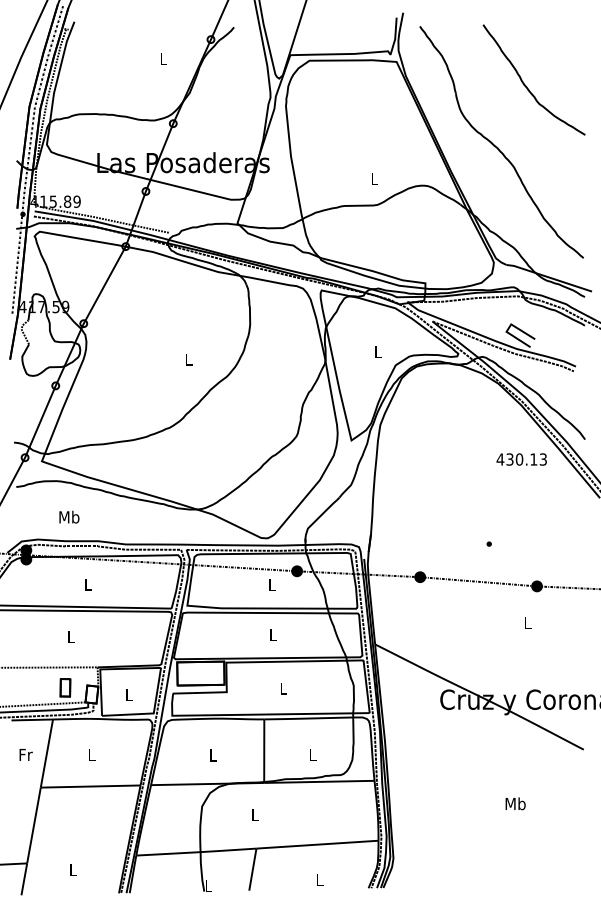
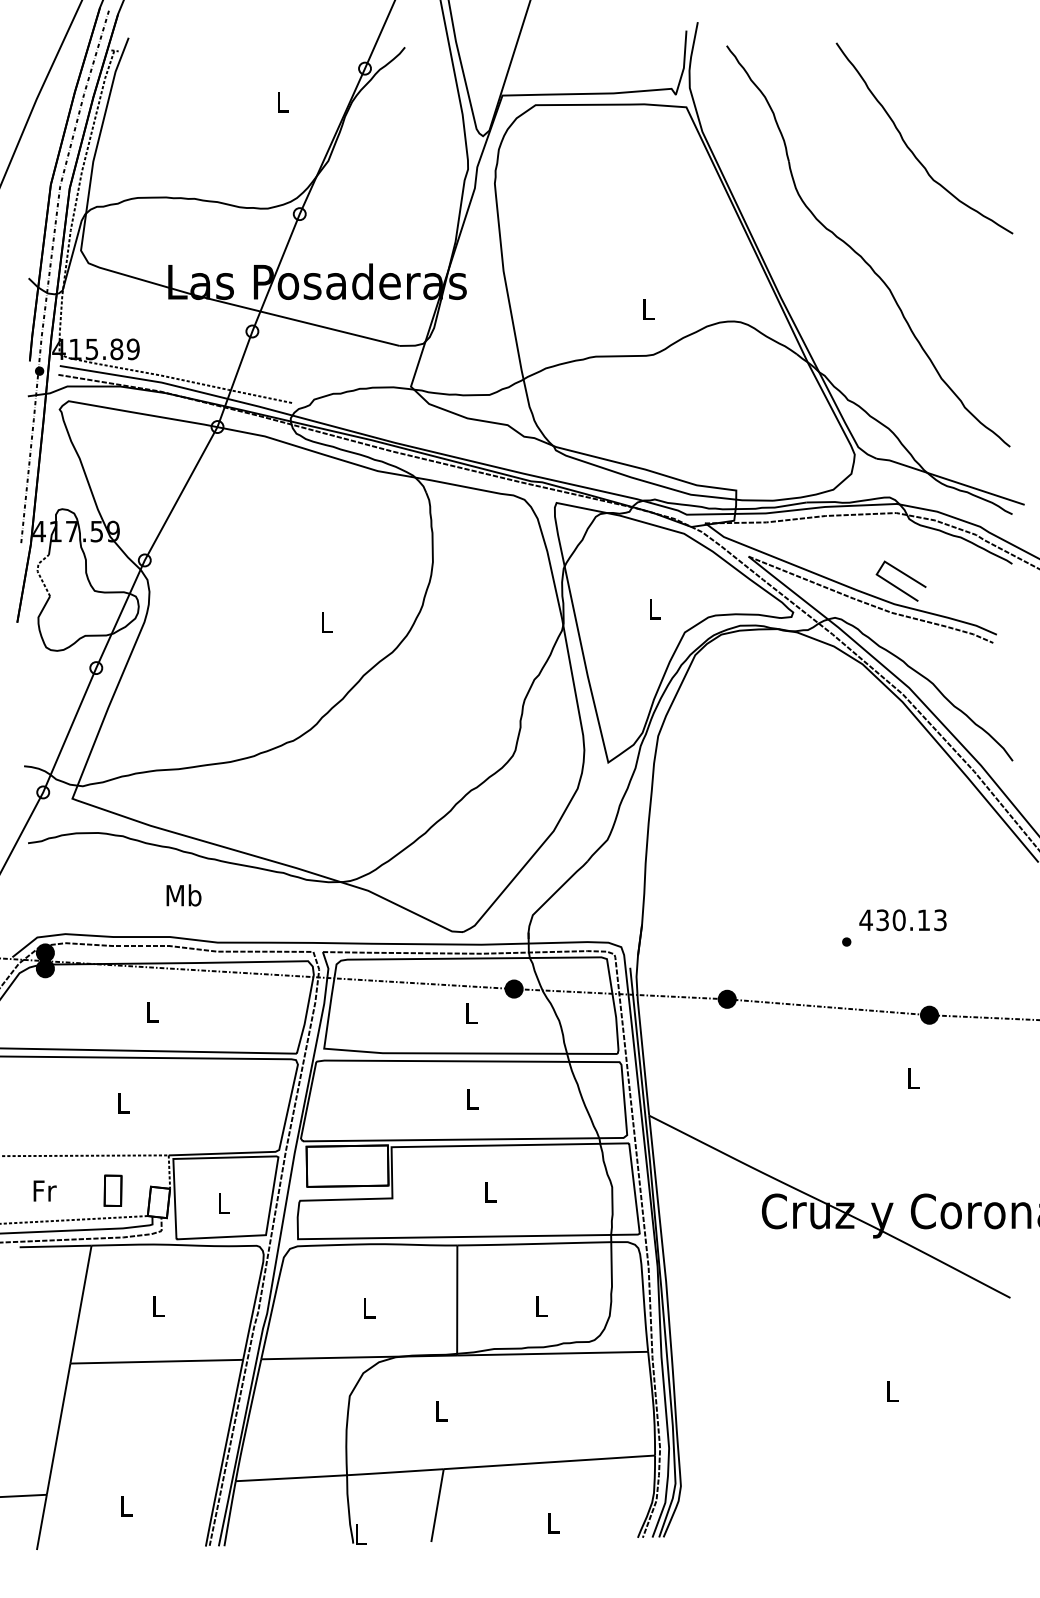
text: (521, 459) -> (902, 920), moved
text: (69, 516) -> (184, 894), moved
text: (25, 754) -> (43, 1190), moved
text: (515, 803) -> (892, 1391), Mb -> L

